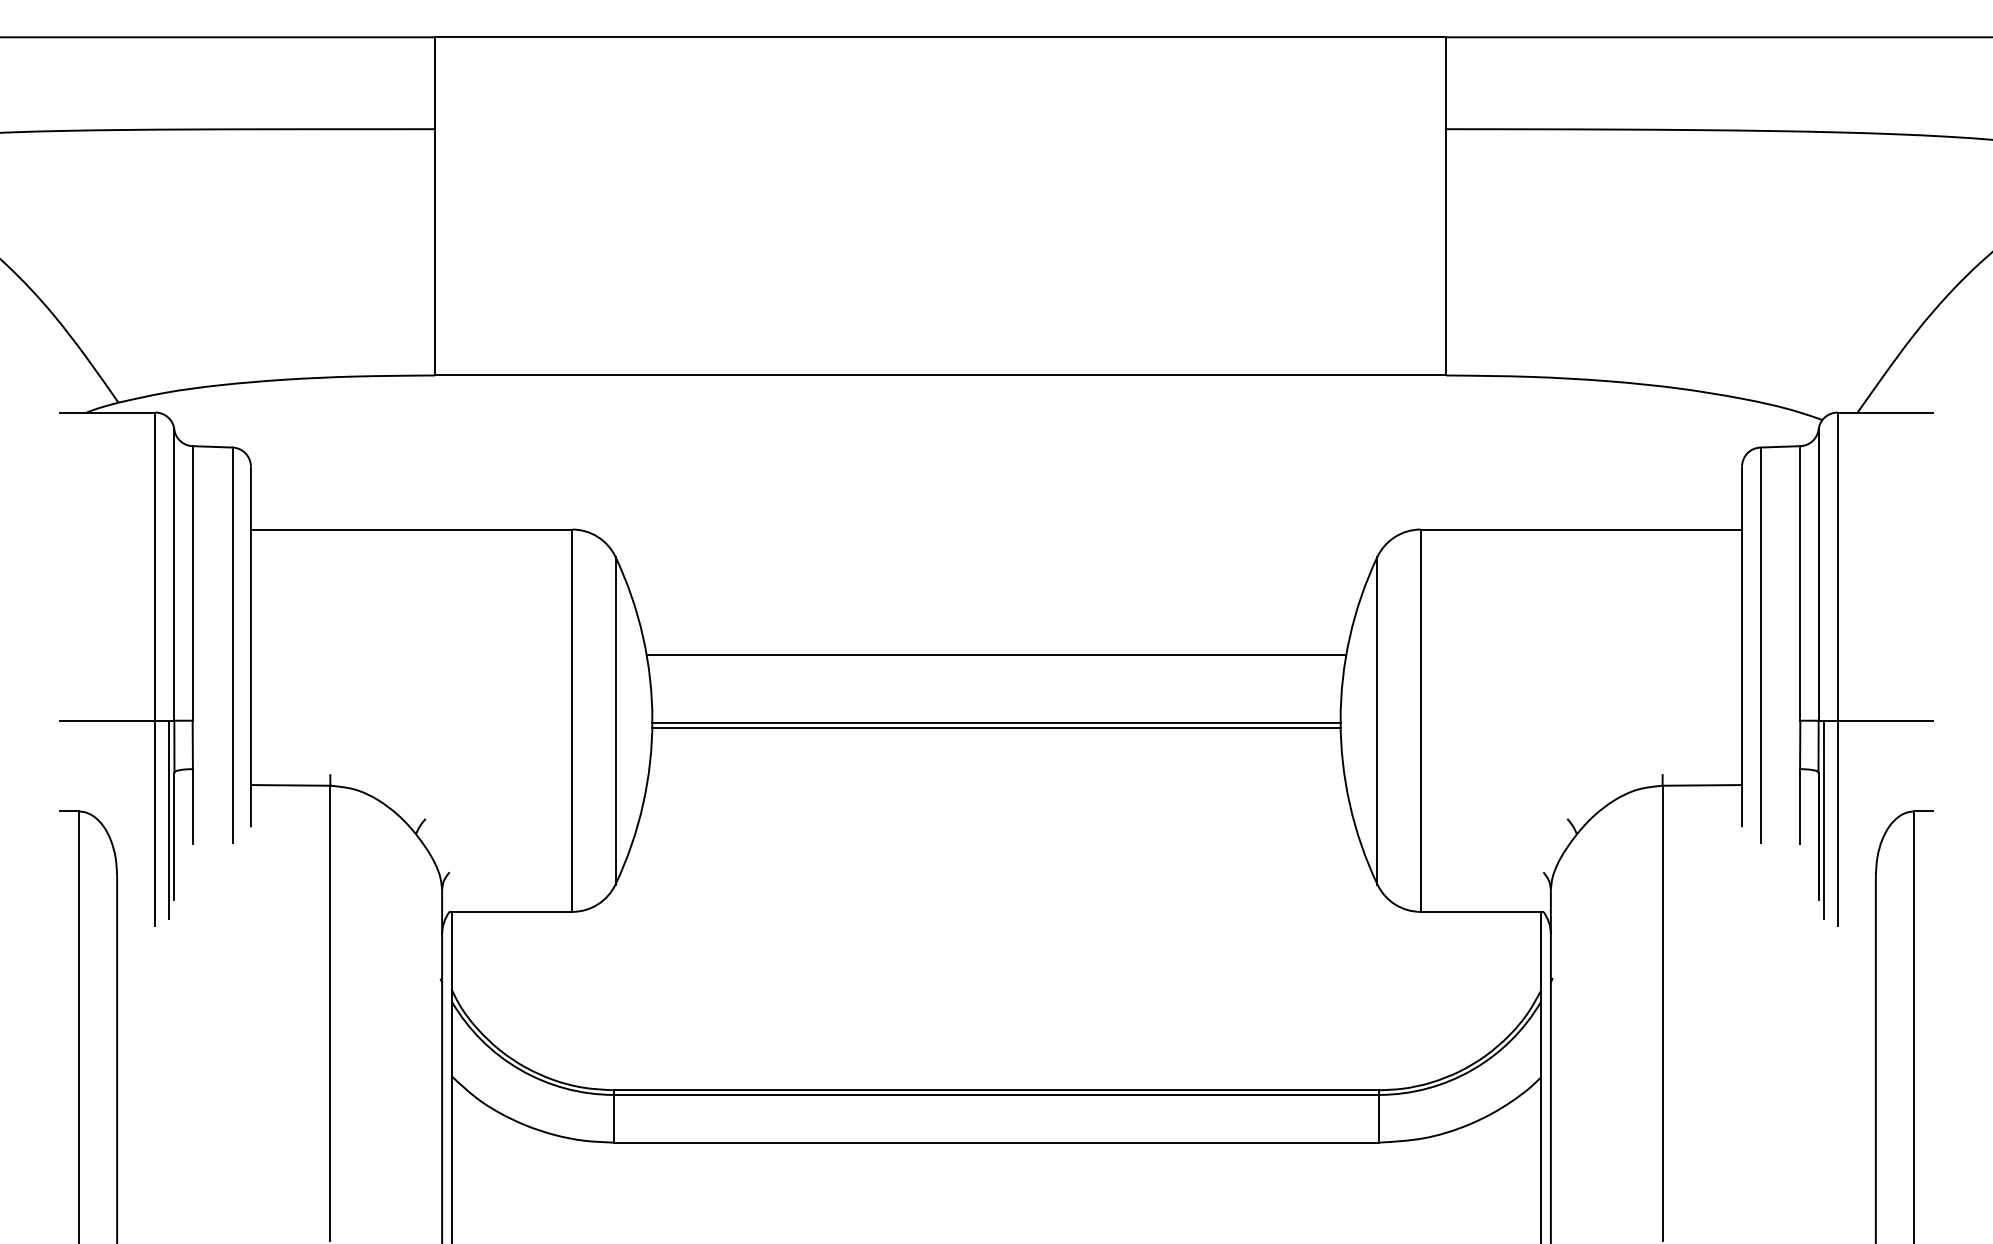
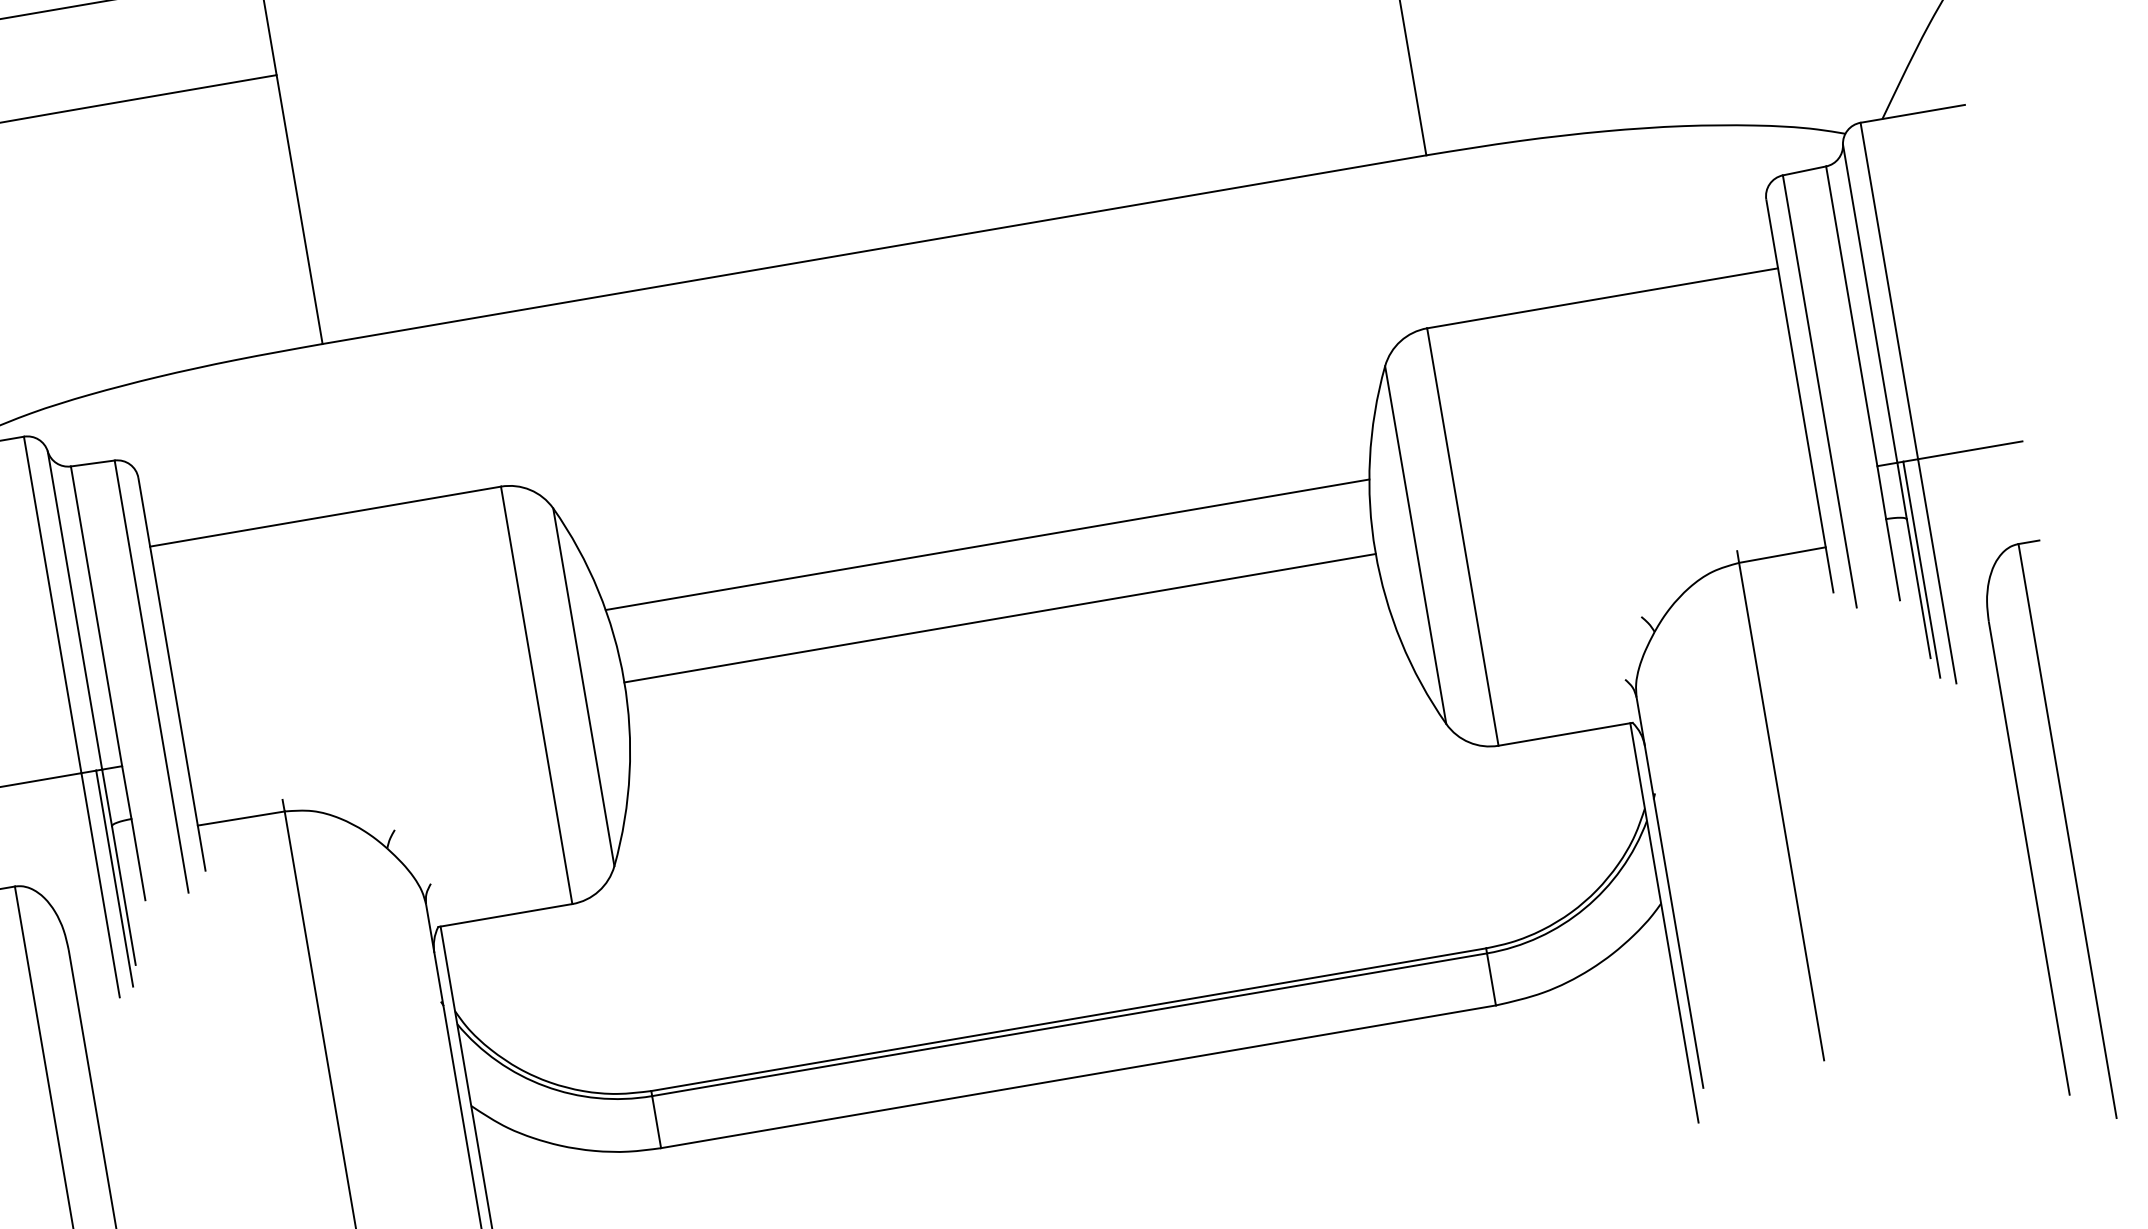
line: (996, 727) -> (1001, 623), removed

